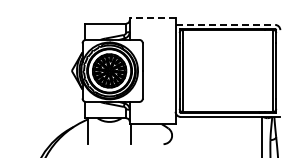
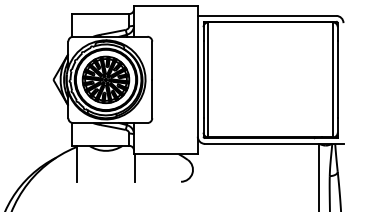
line: (152, 17) -> (165, 5), dashed -> solid
line: (225, 24) -> (267, 15), dashed -> solid

